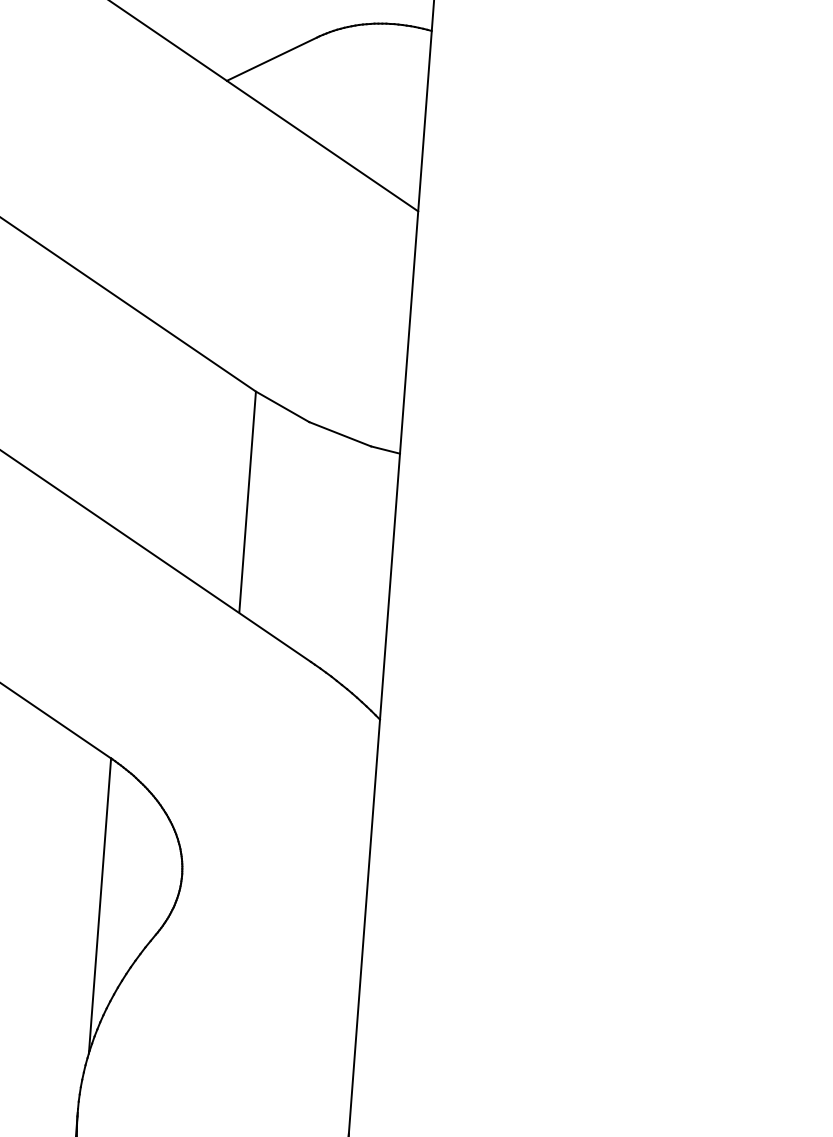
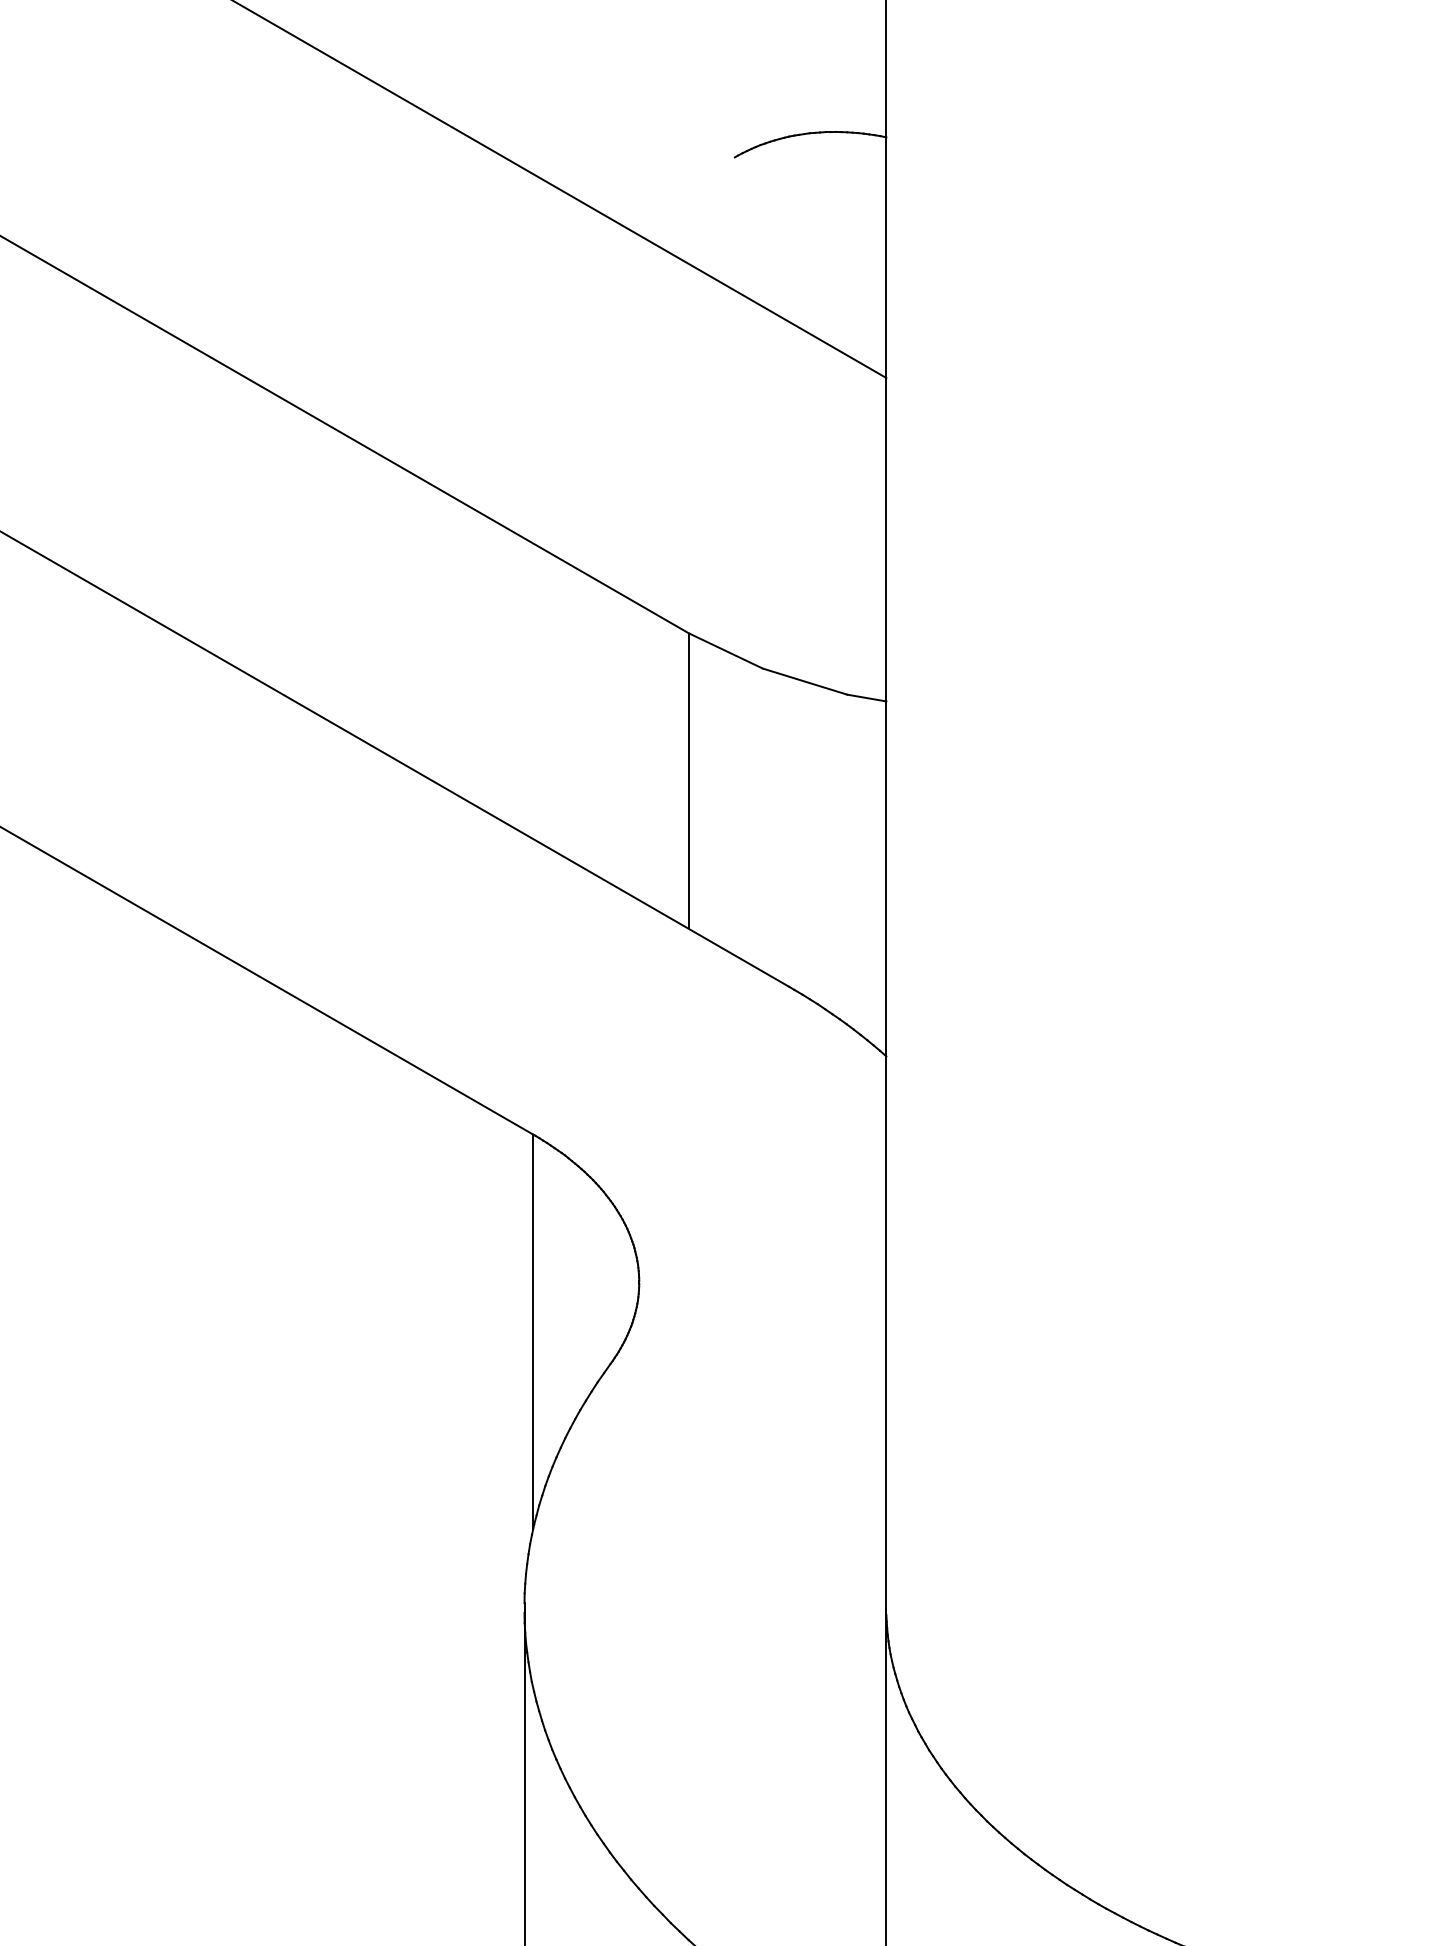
line: (271, 59) -> (676, 190), removed

